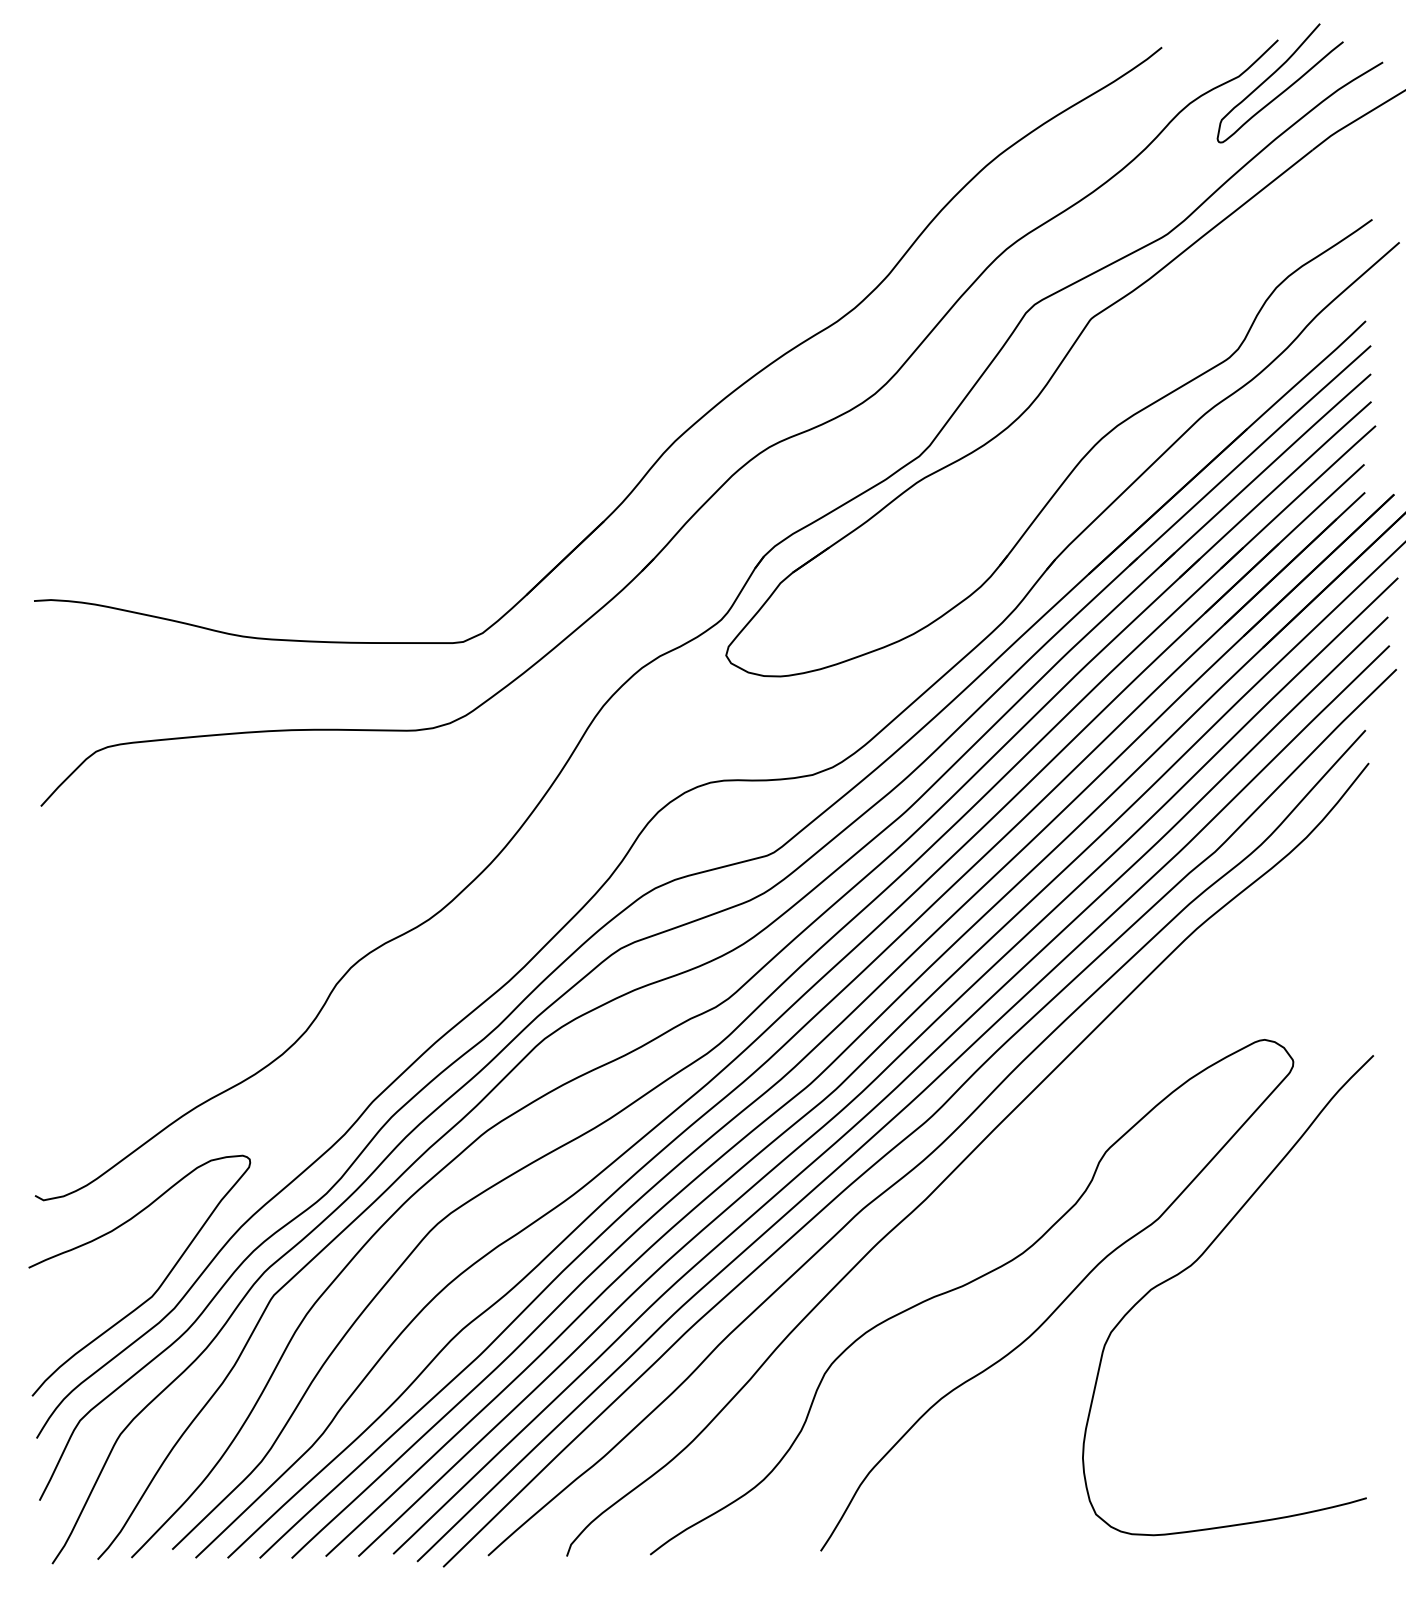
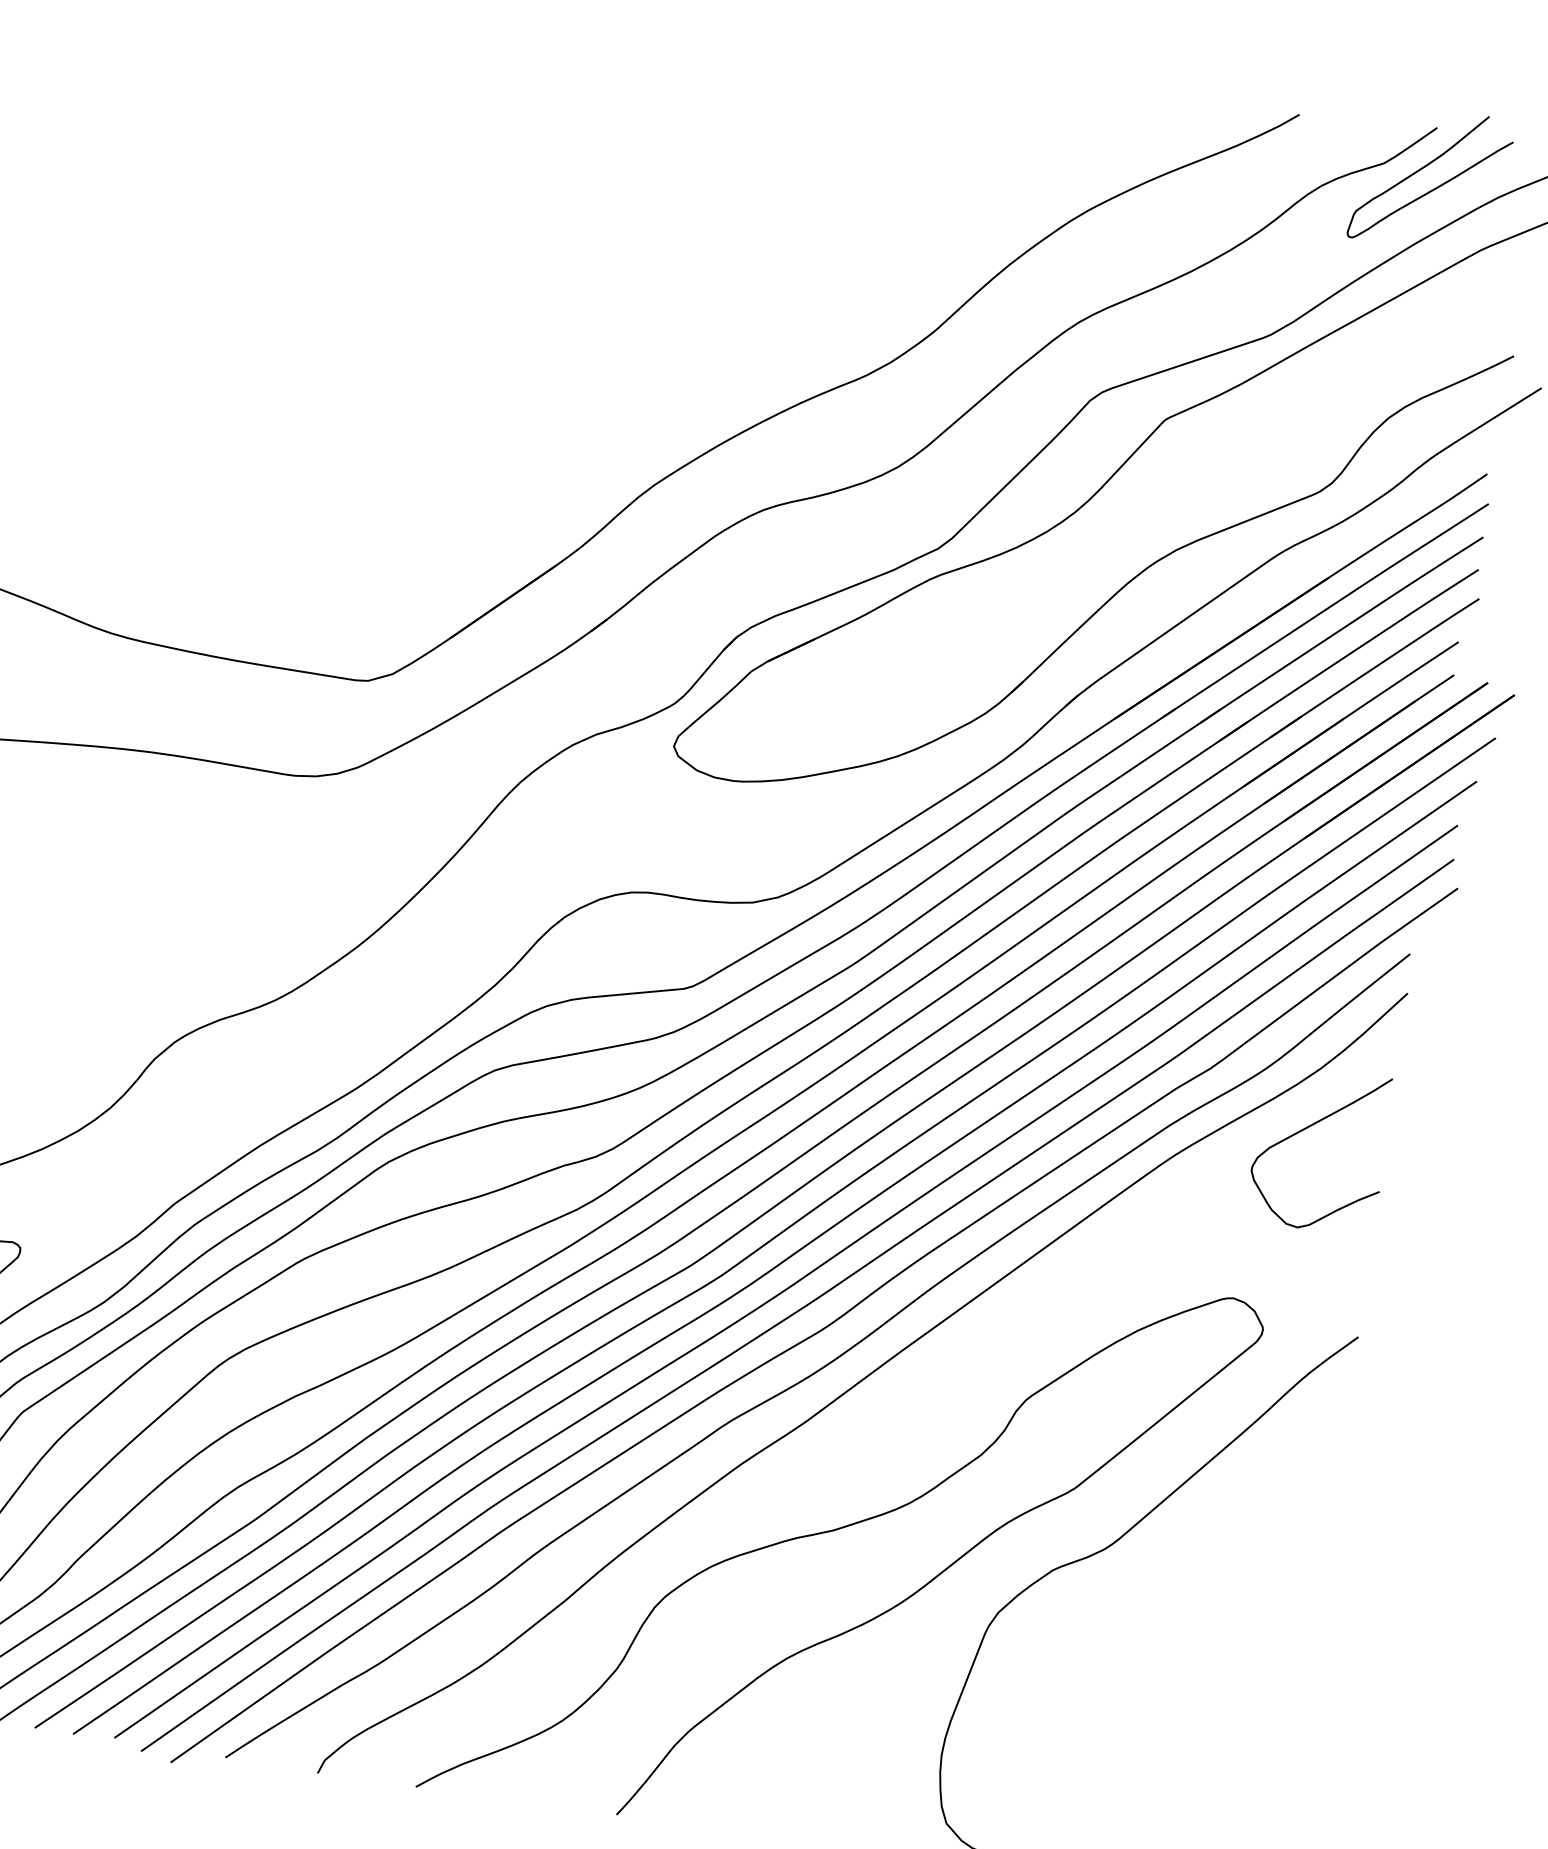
curve: (1303, 889) -> (1307, 1129), added

